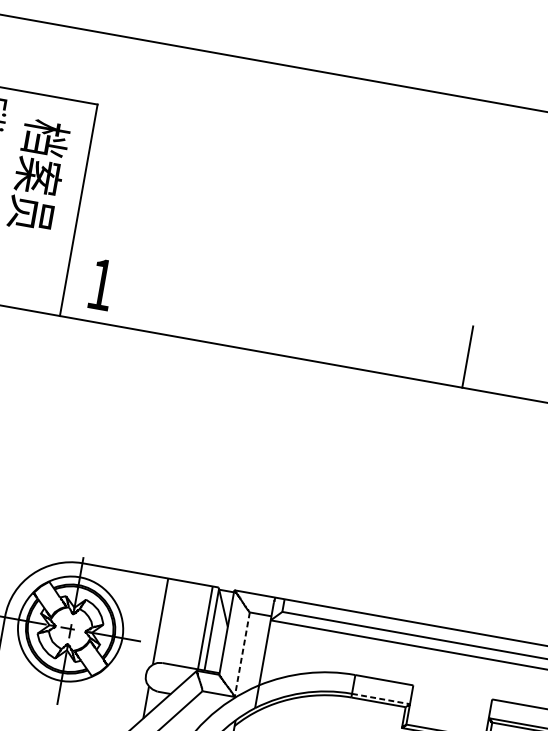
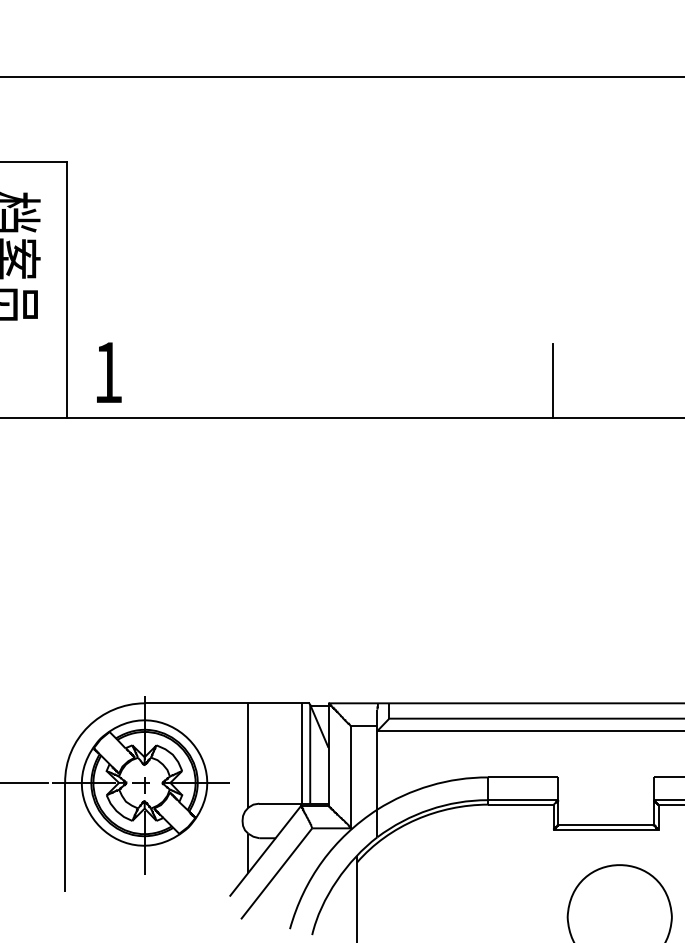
line: (242, 654) -> (351, 777), dashed -> solid
line: (381, 699) -> (523, 800), dashed -> solid

